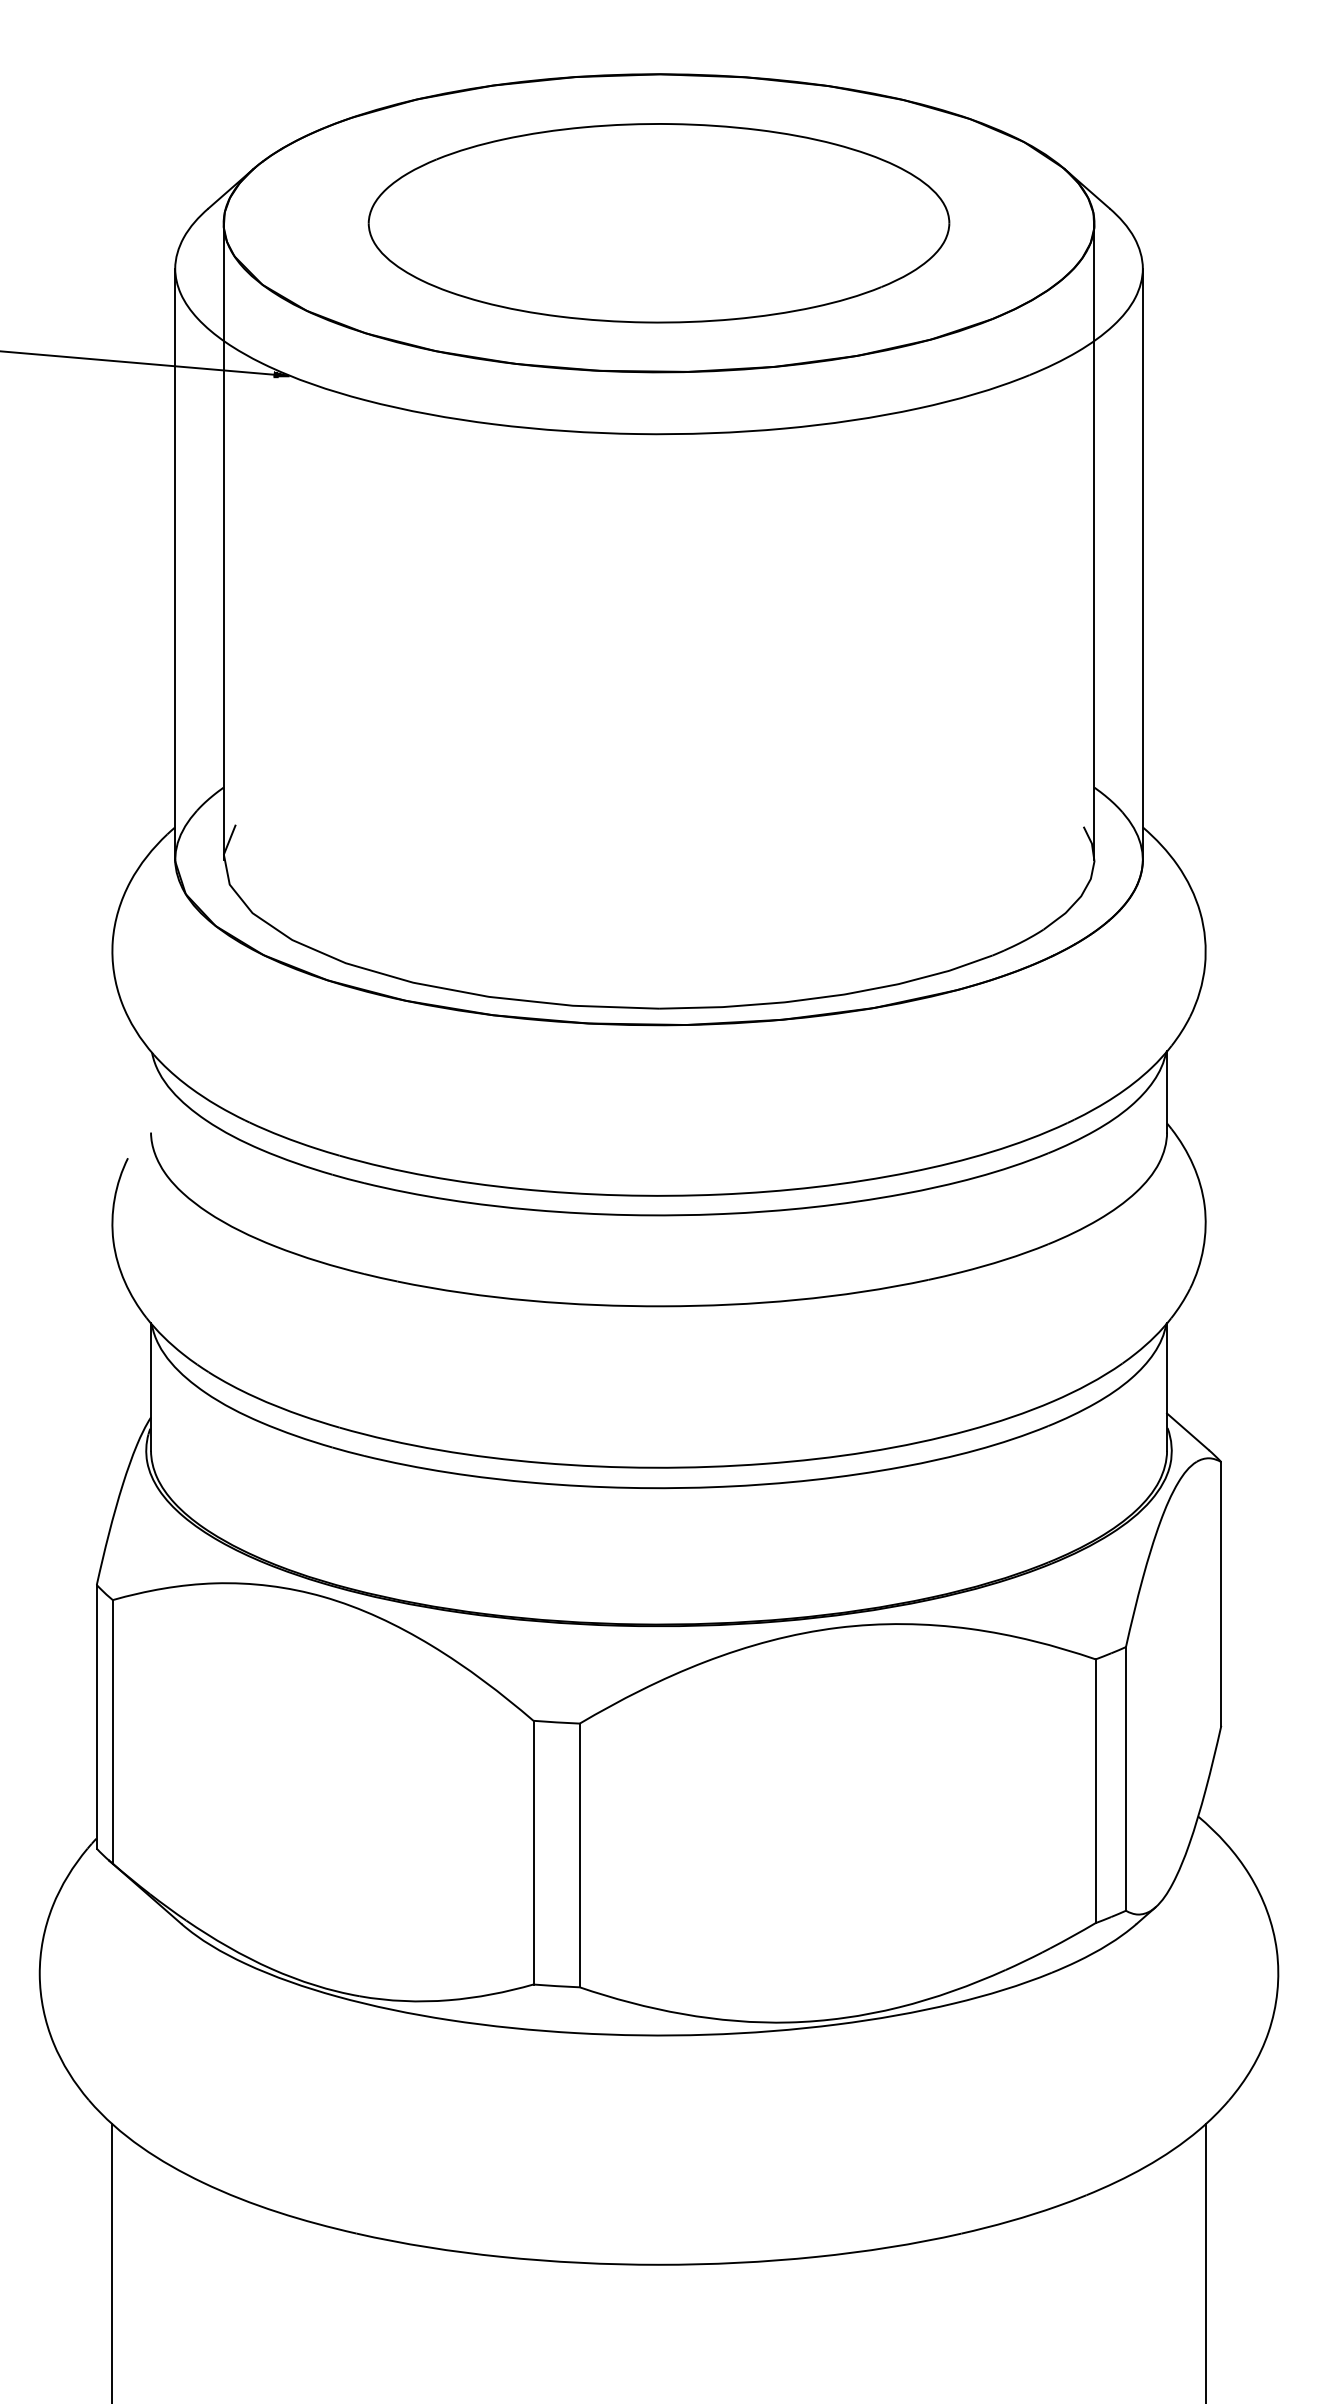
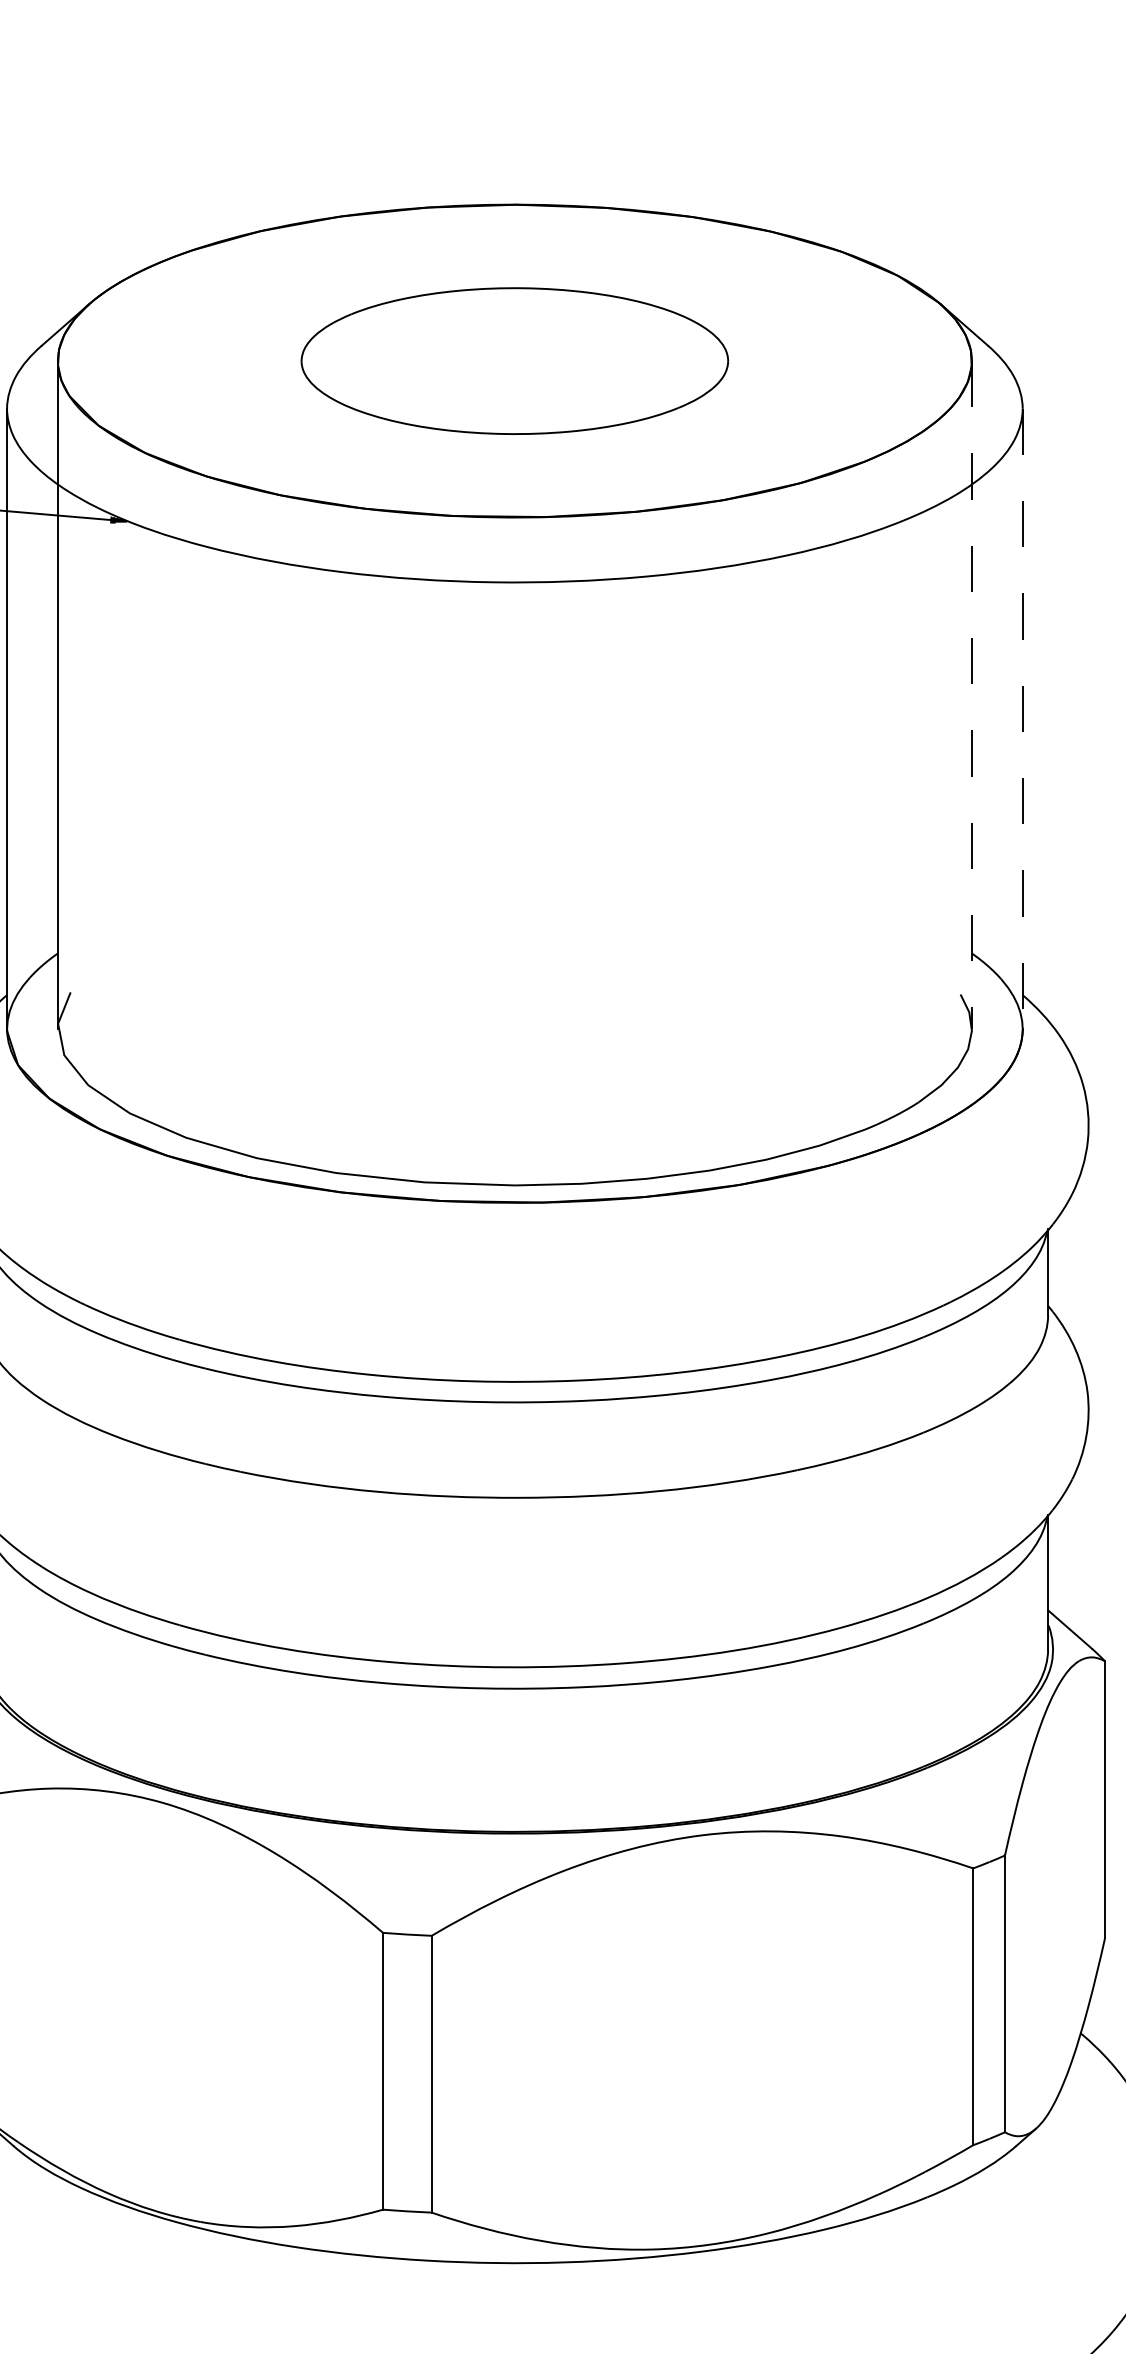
part: (658, 223) -> (514, 361), size x0.7
line: (1094, 542) -> (971, 696), solid -> dashed
line: (1142, 564) -> (1022, 719), solid -> dashed

